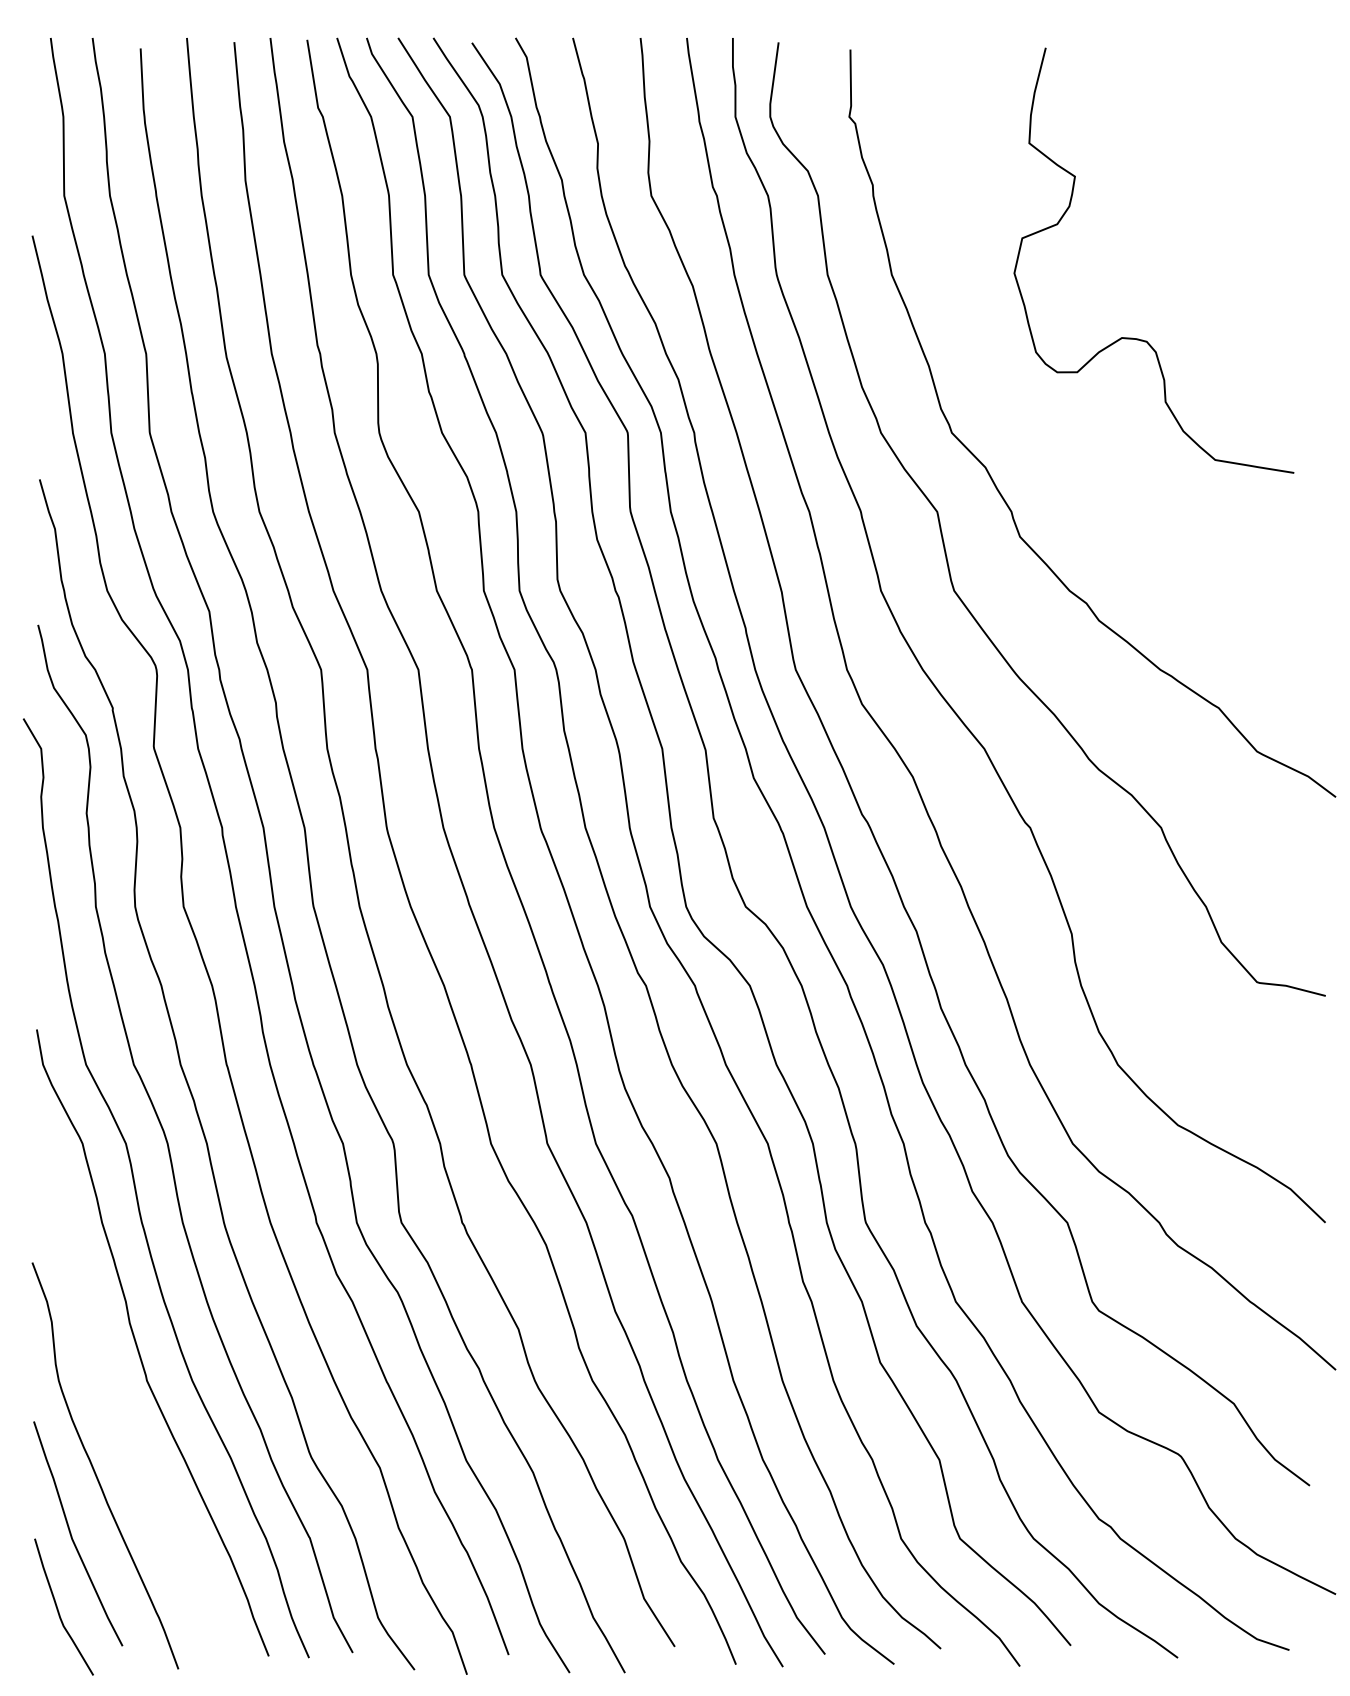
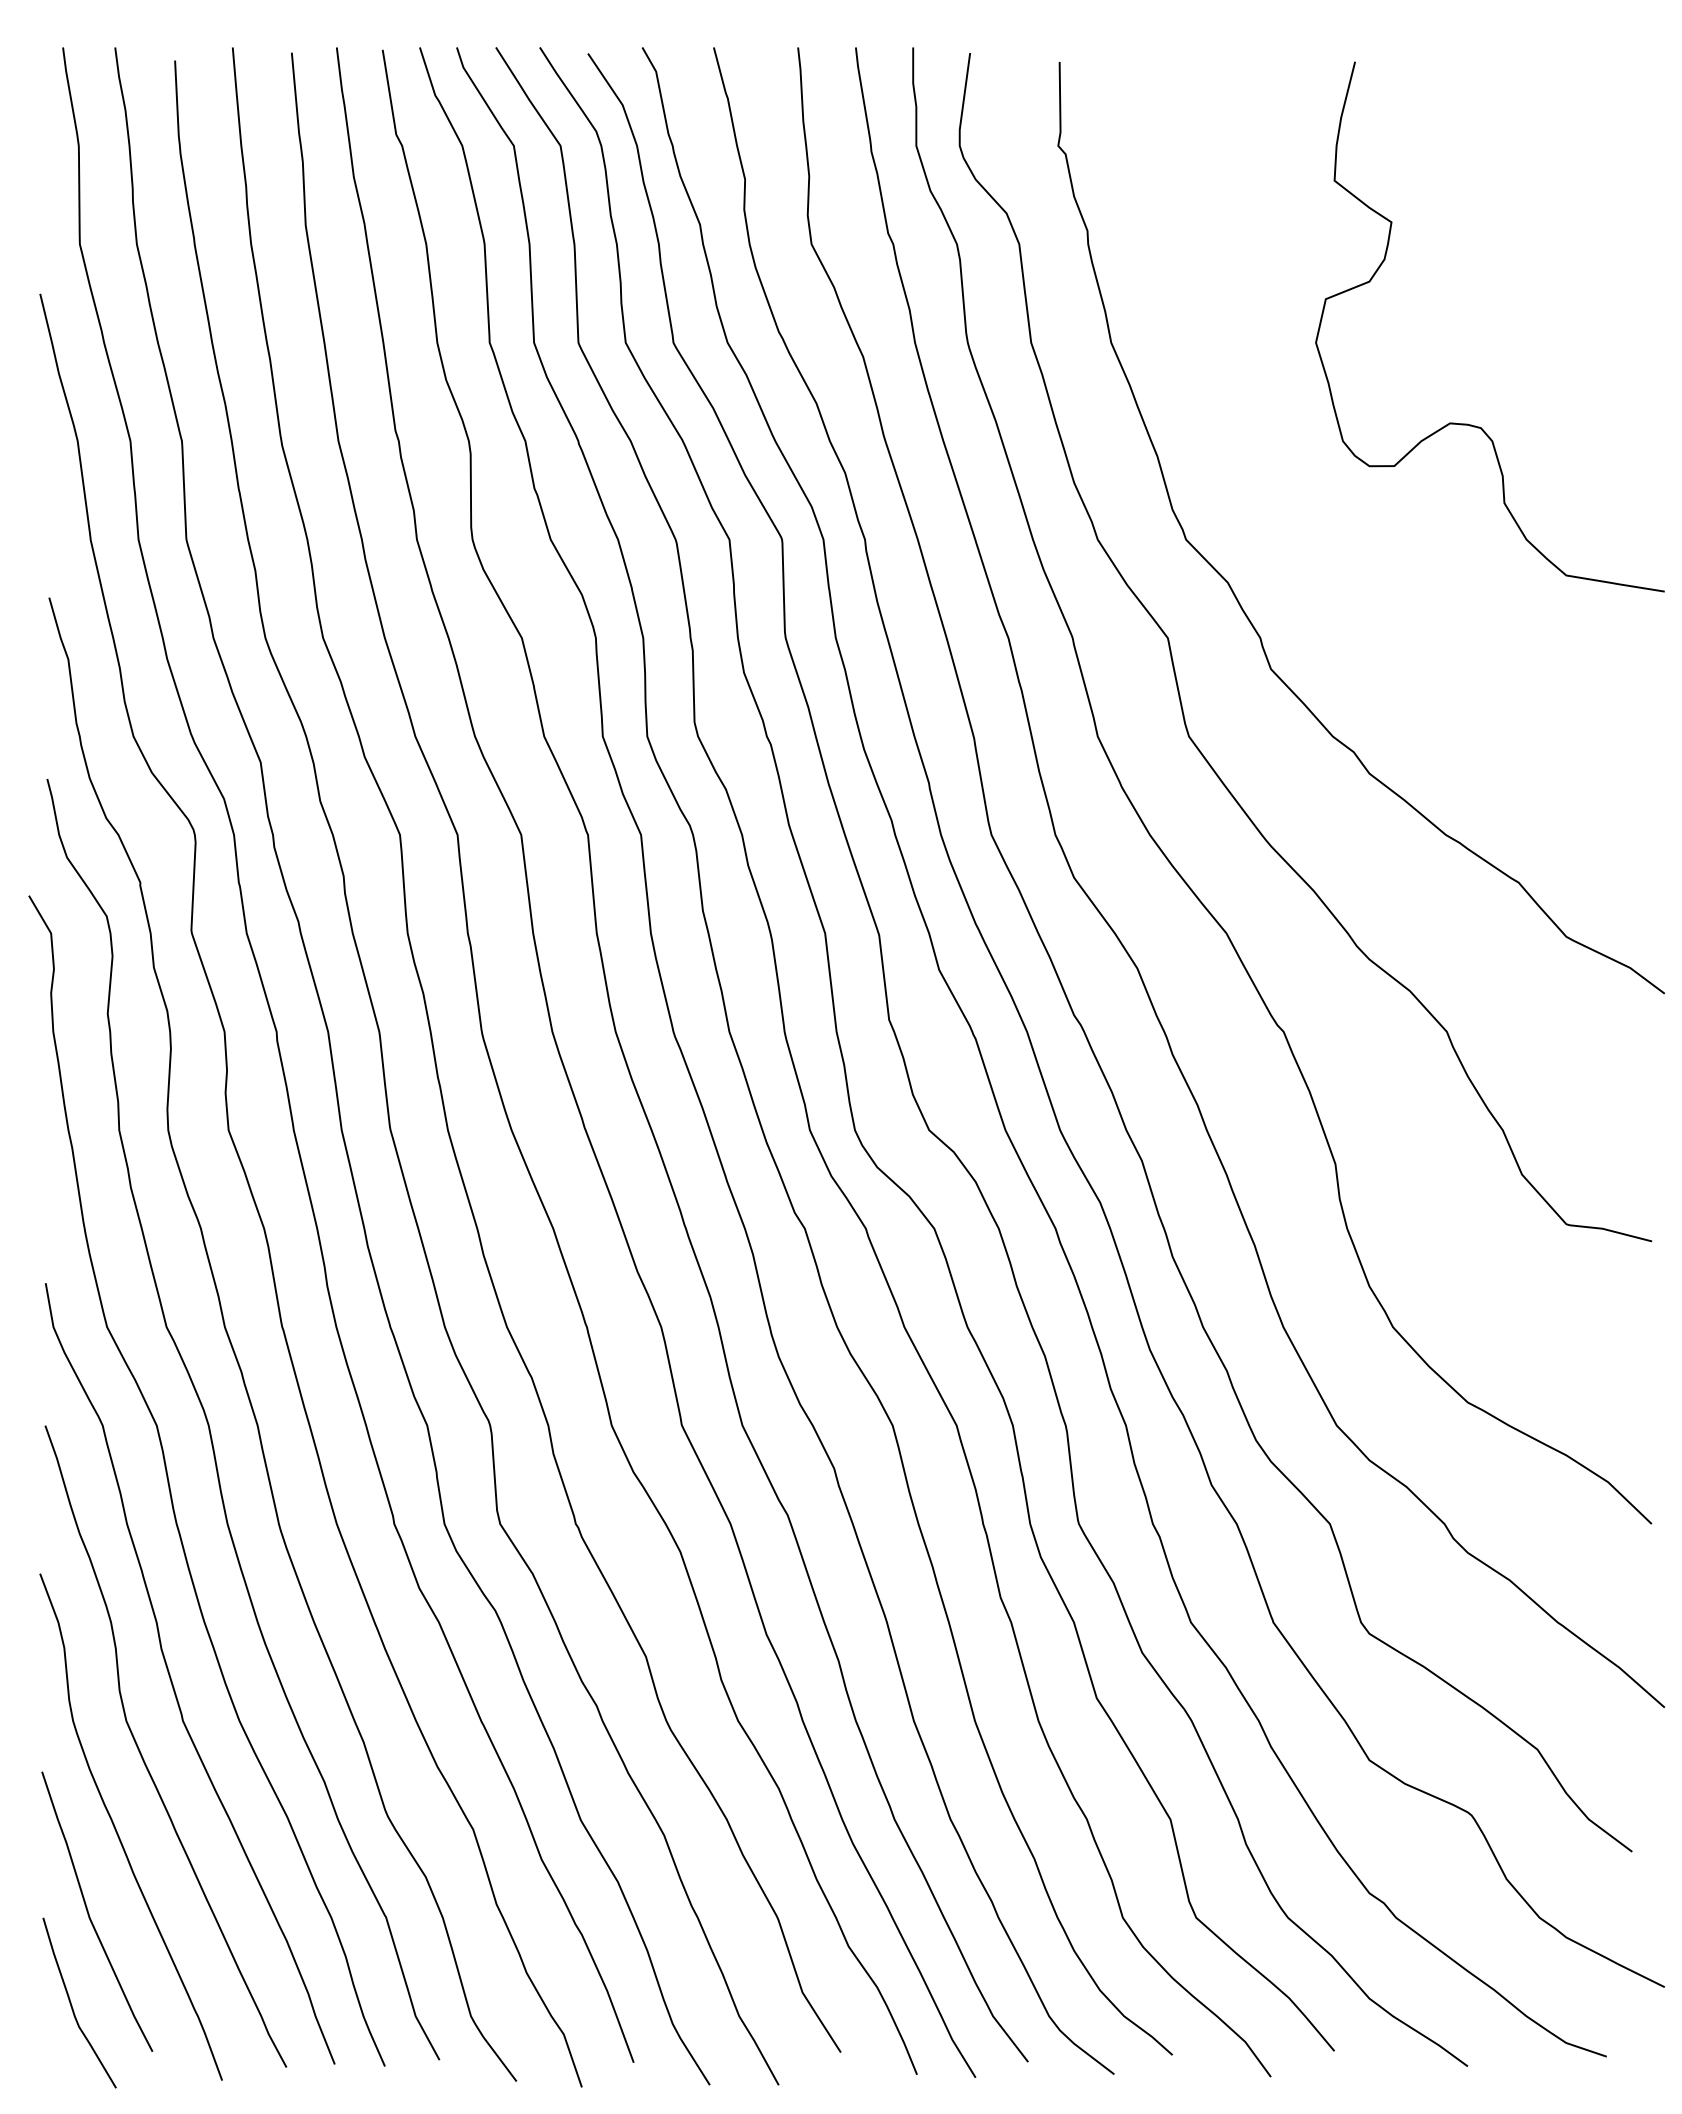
curve: (1135, 338) -> (1467, 423), moved
curve: (115, 1410) -> (143, 1757), added

